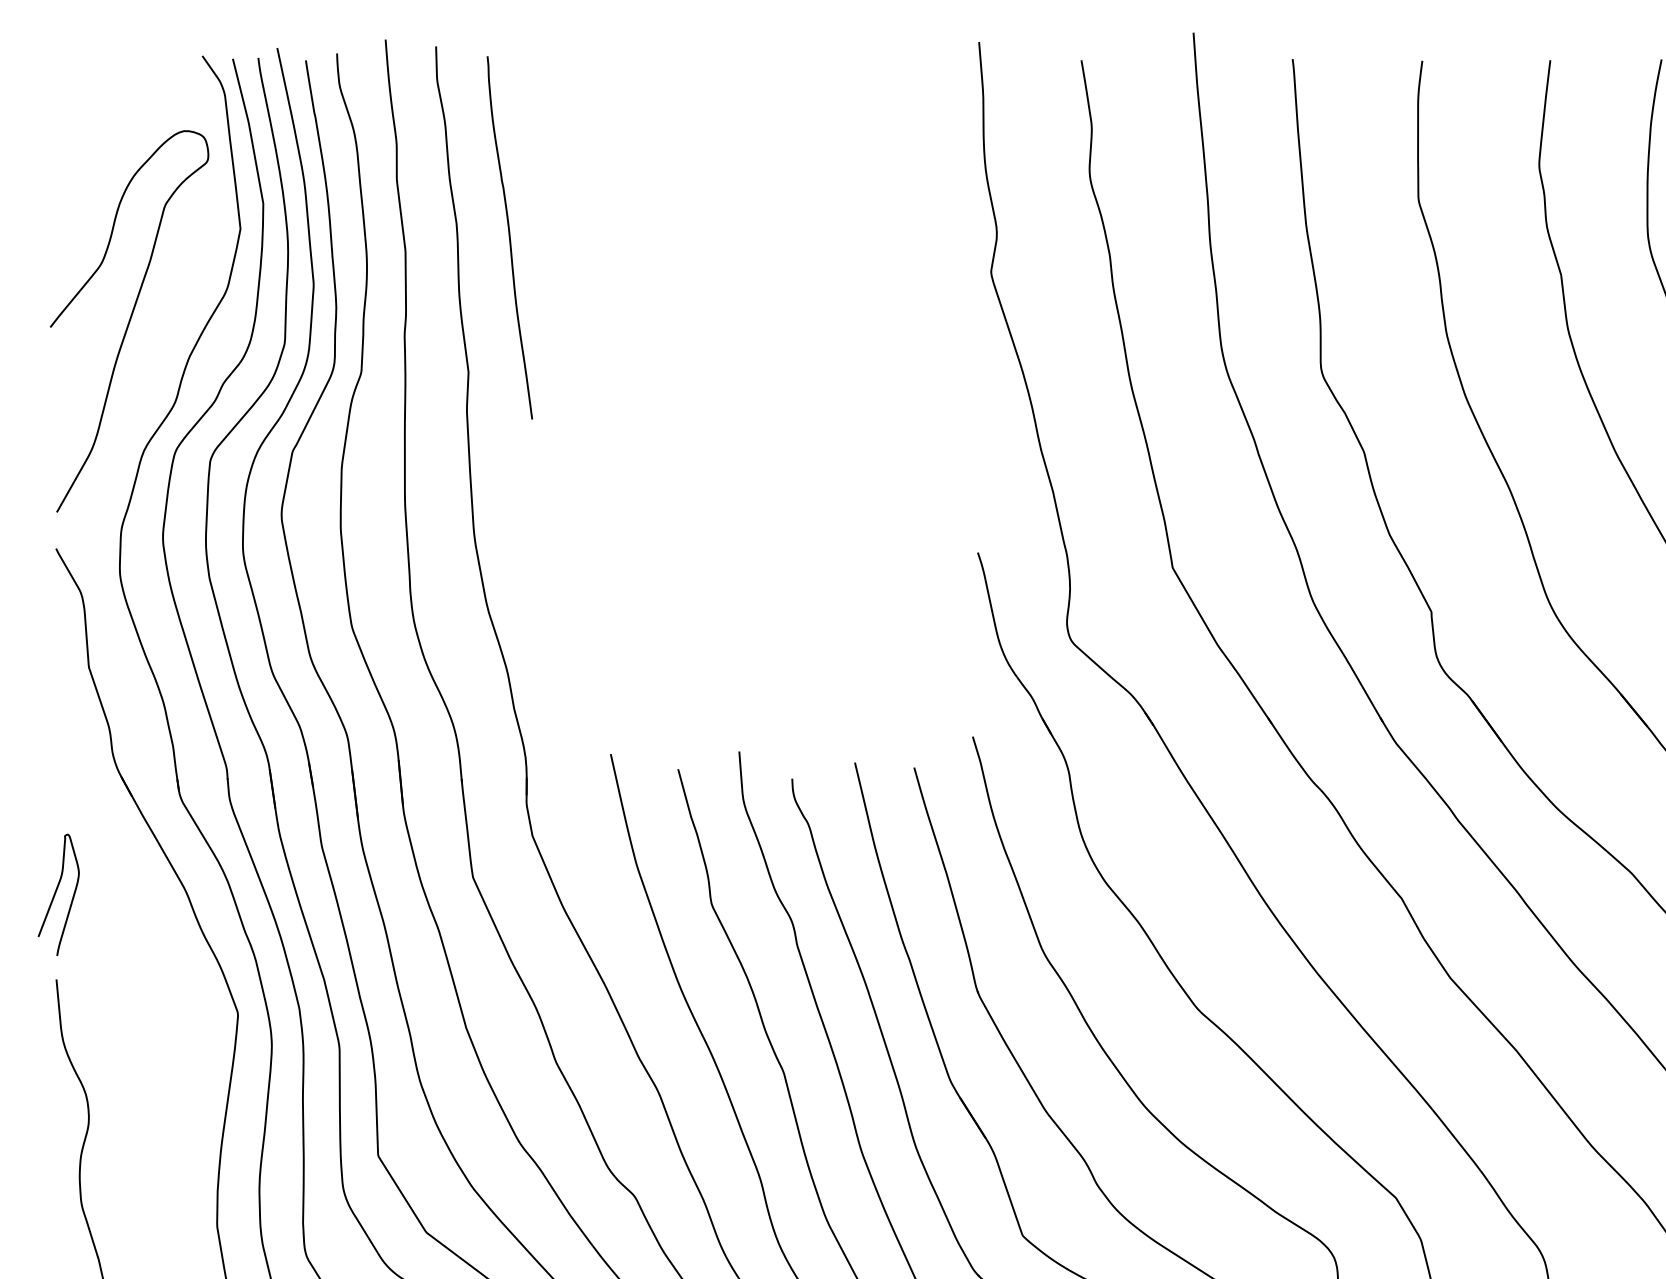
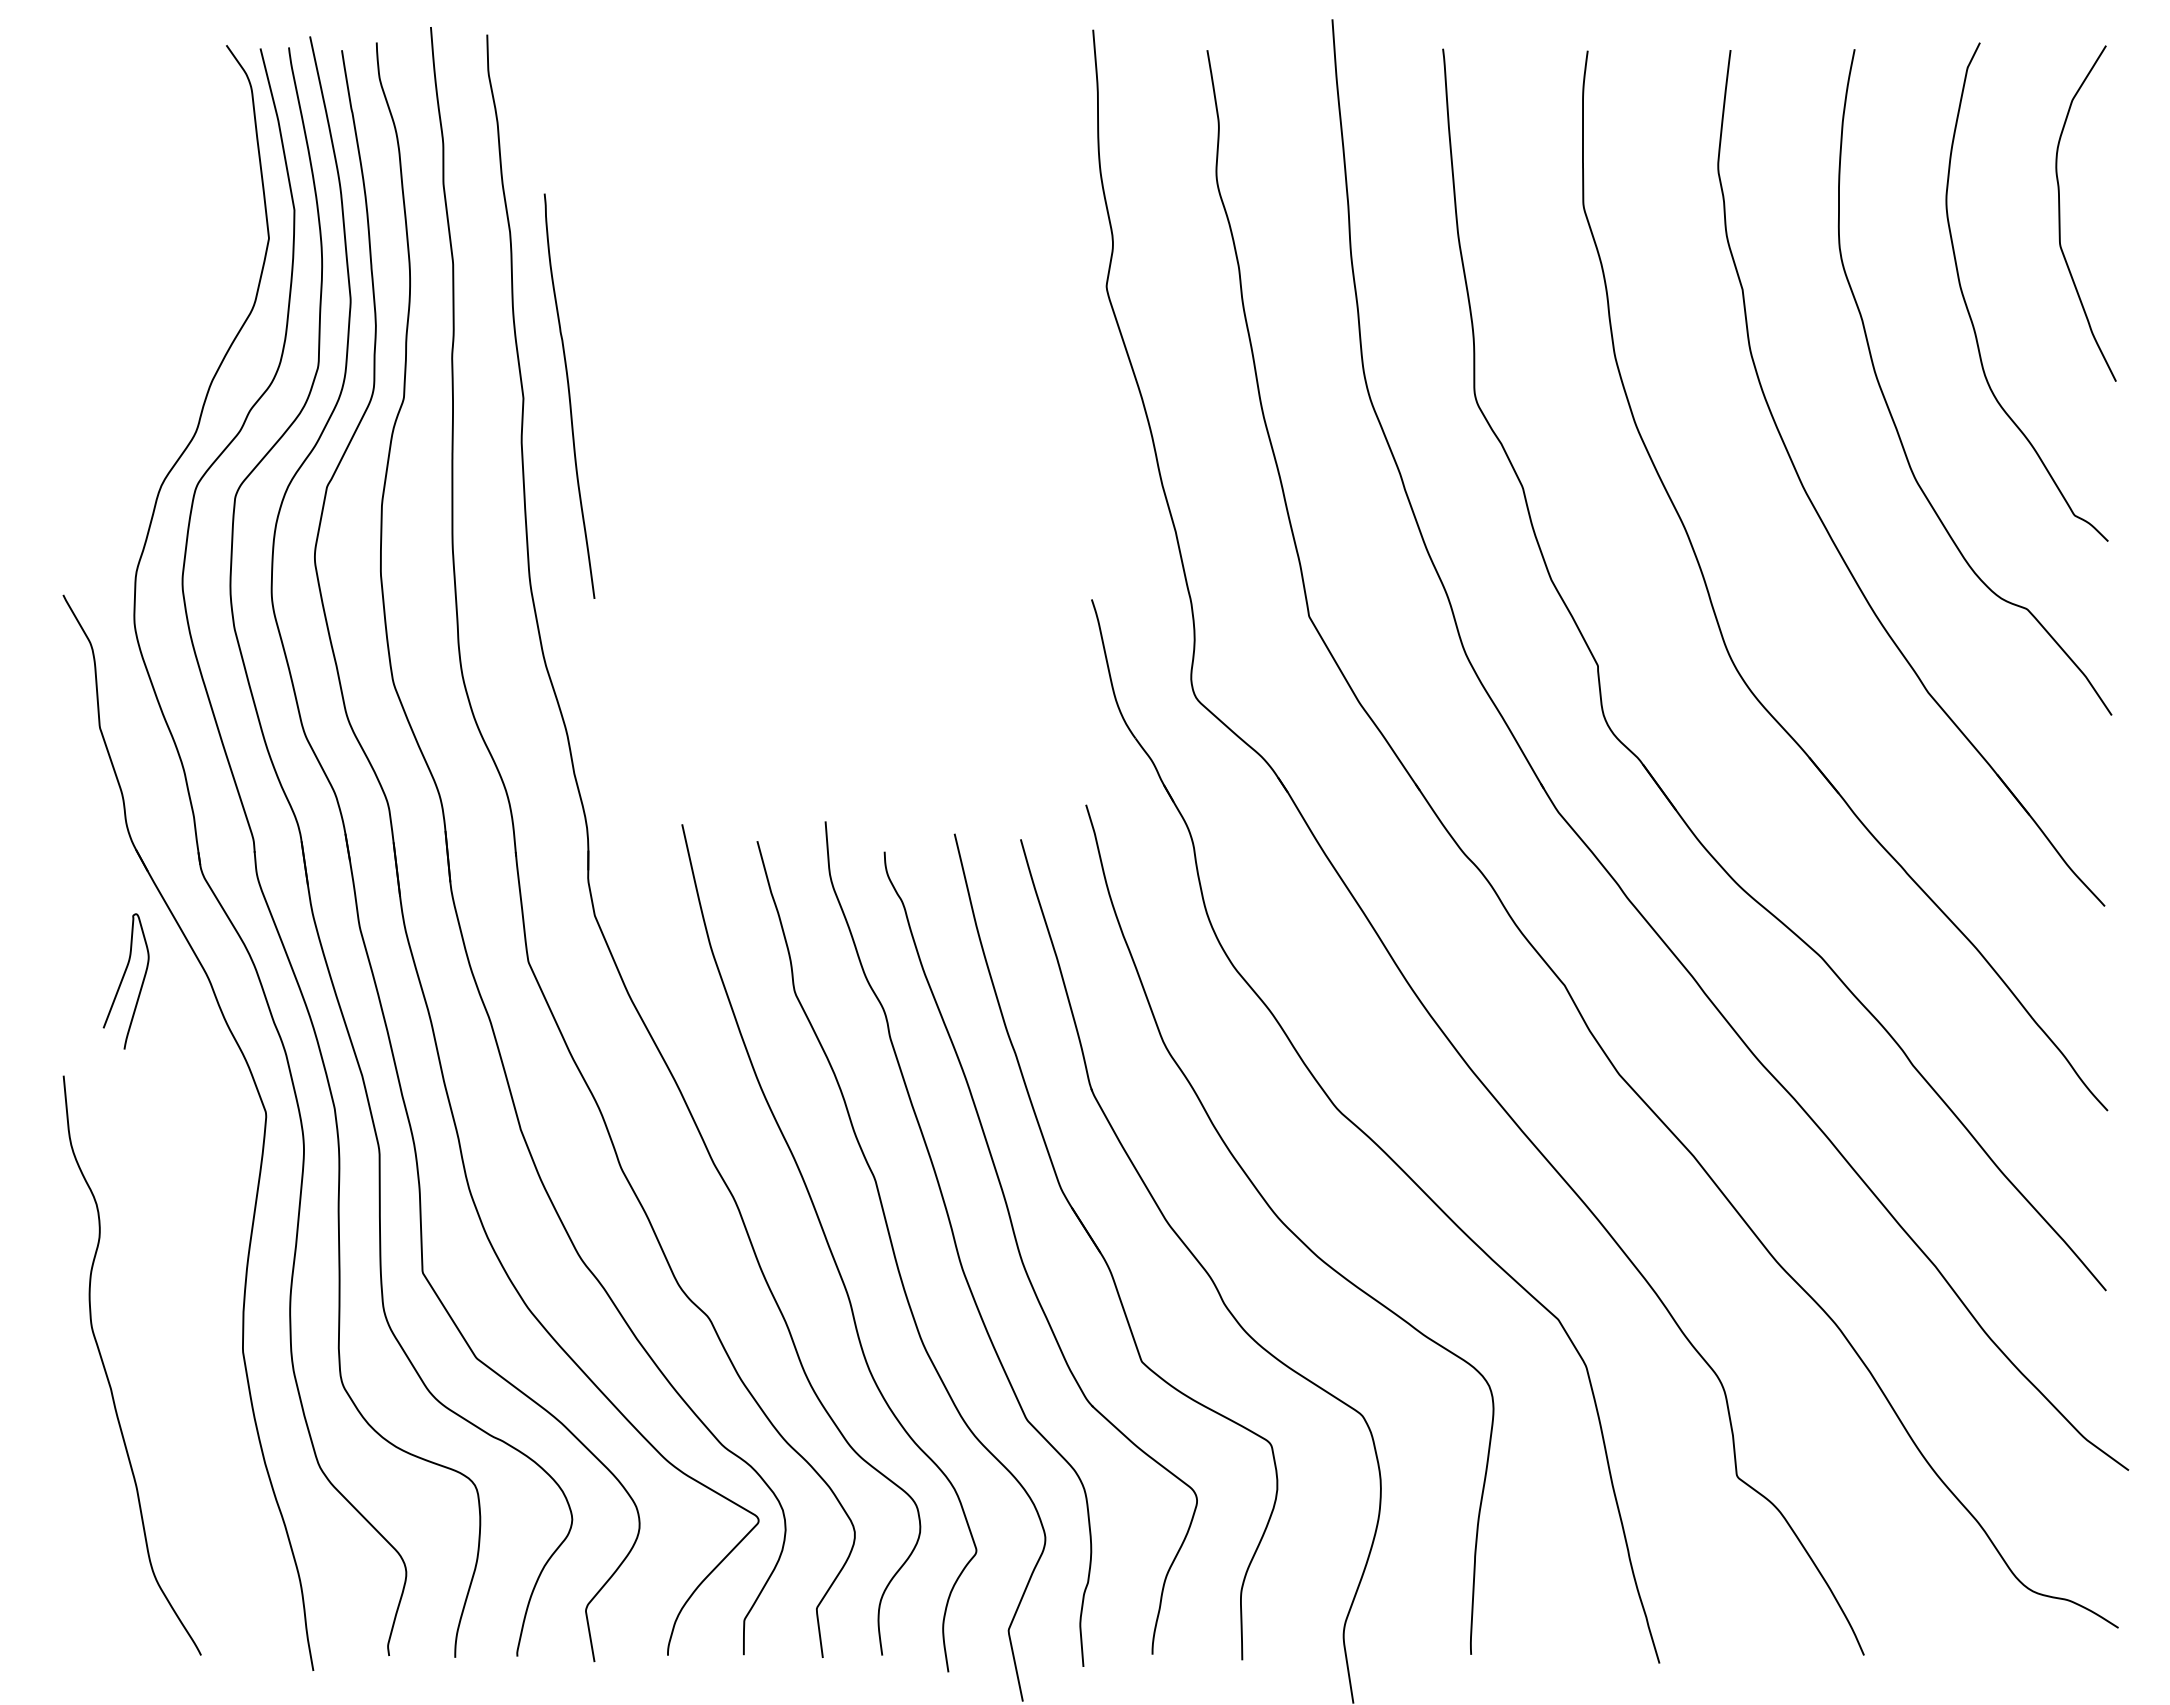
curve: (509, 237) -> (569, 395), moved
curve: (129, 321) -> (145, 341), removed
curve: (56, 893) -> (123, 979), moved

